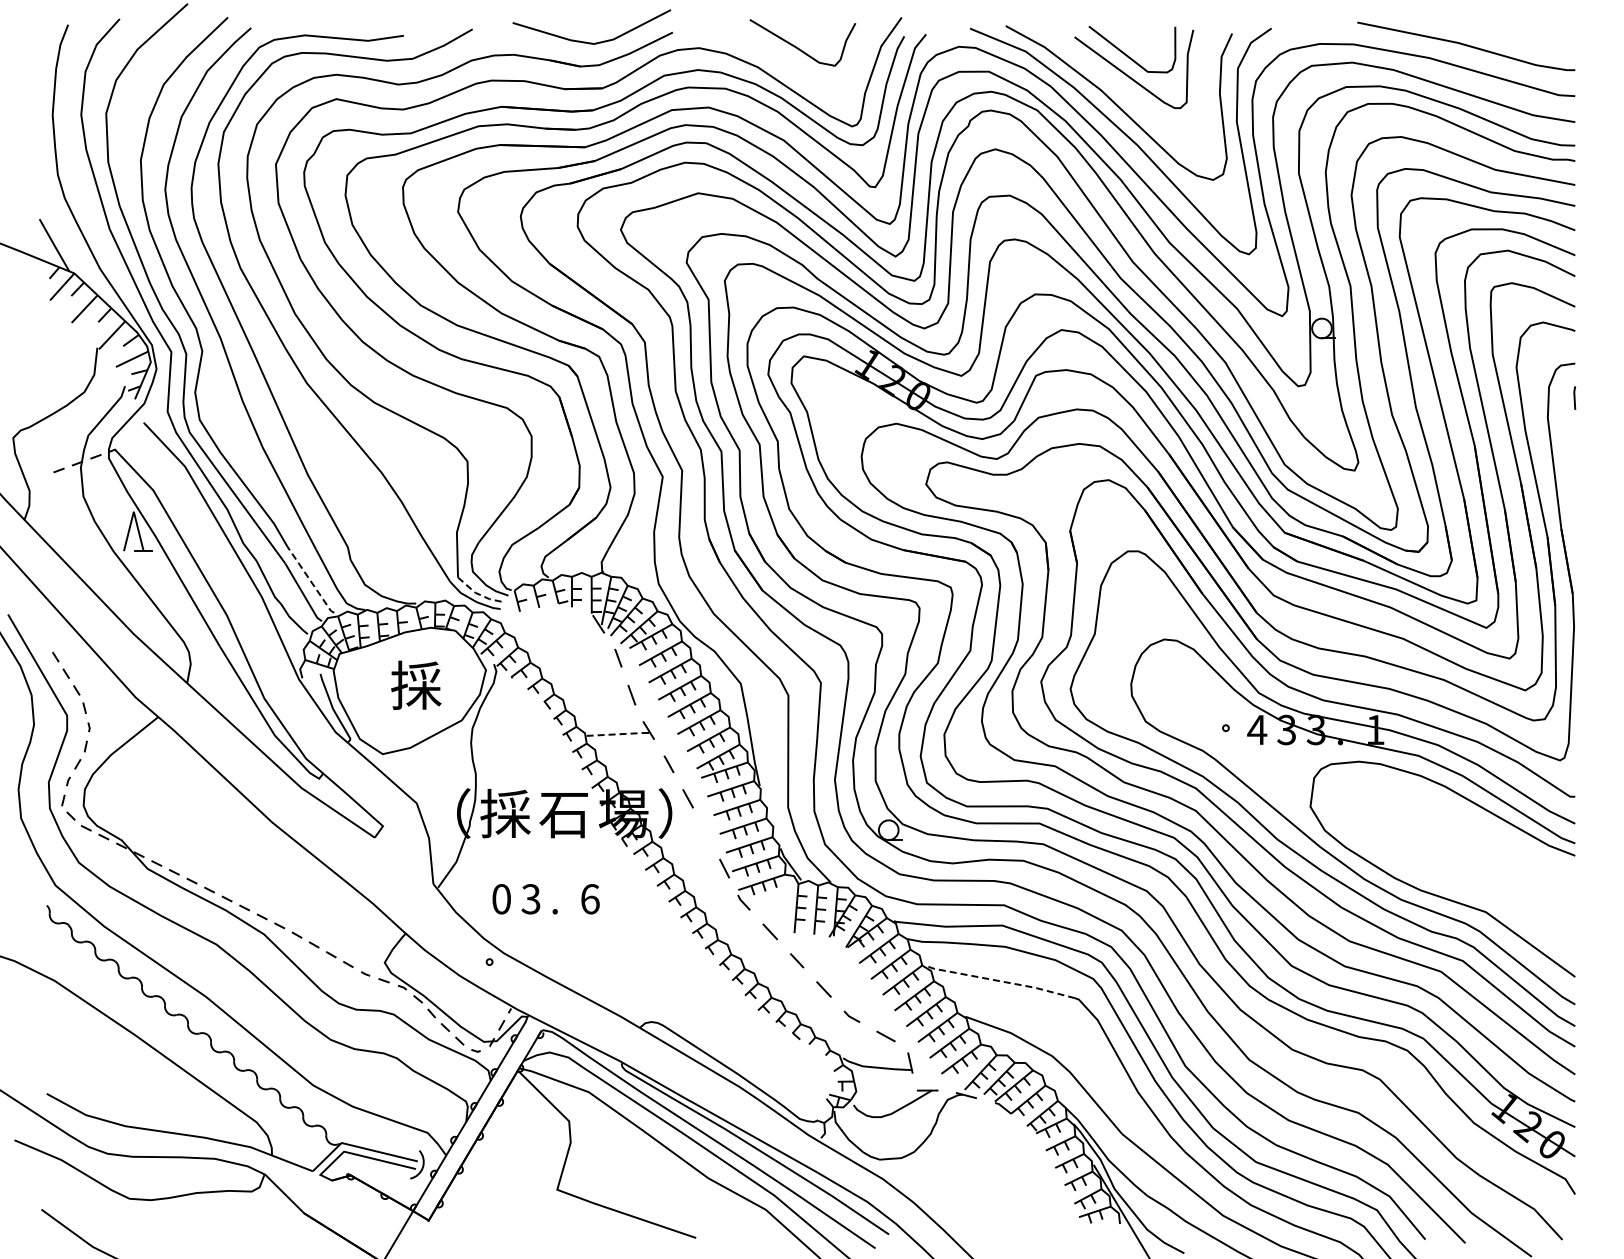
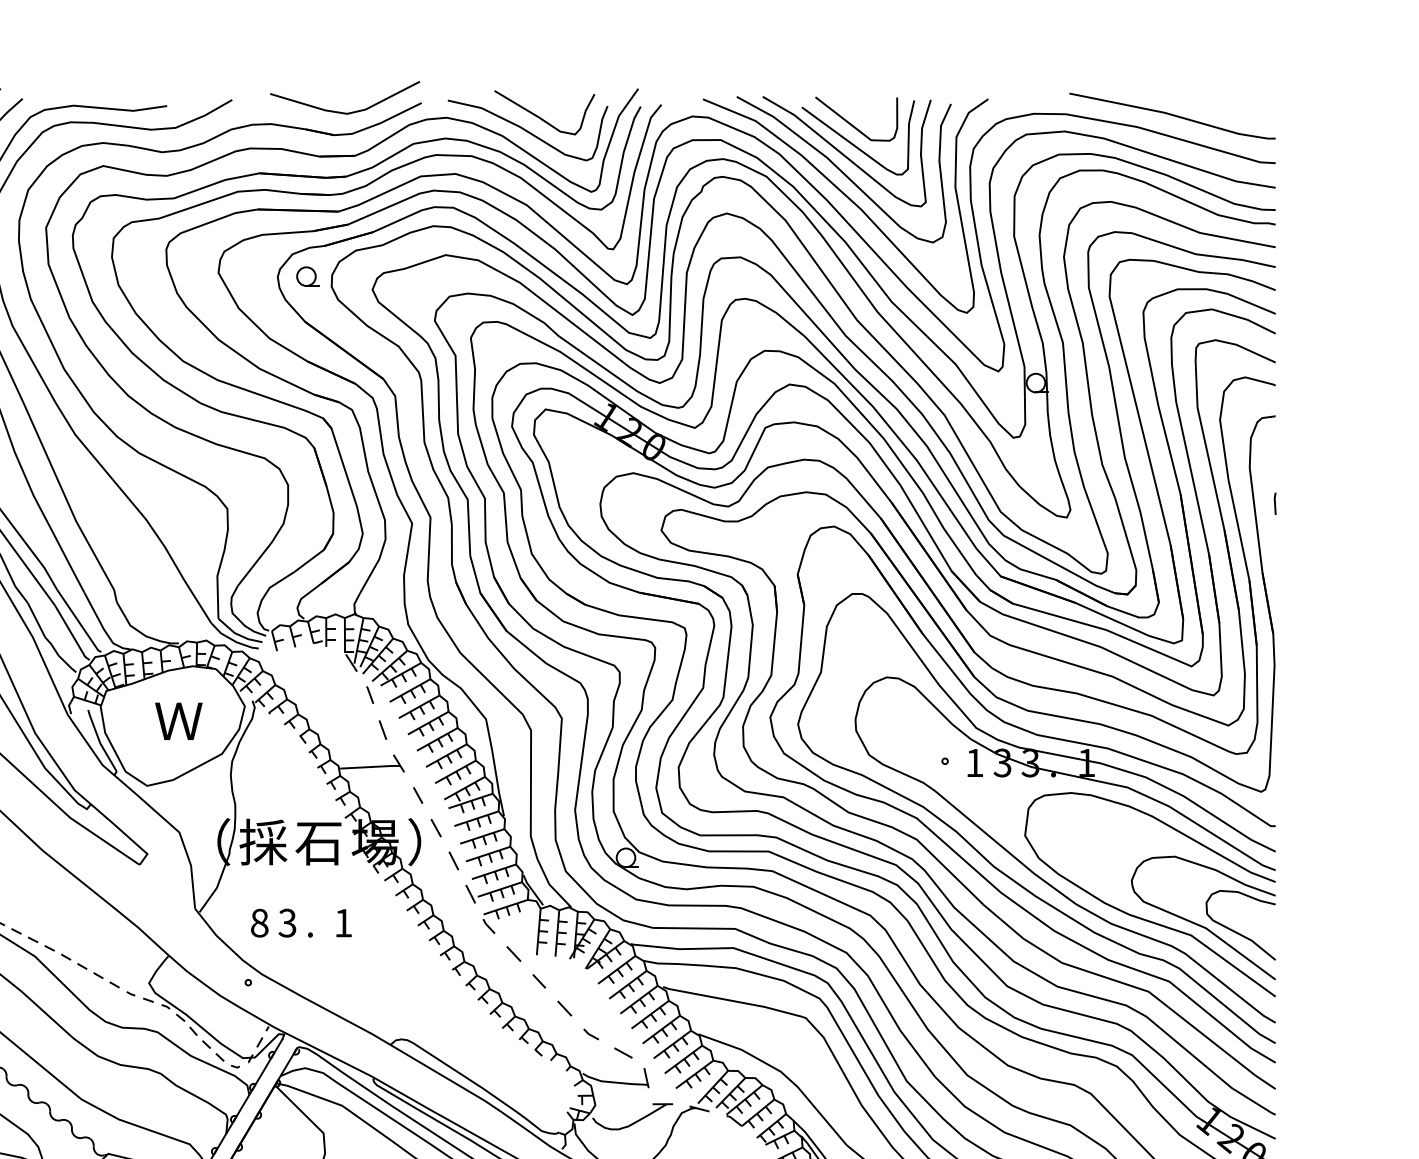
curve: (784, 61) -> (527, 130), added
curve: (1119, 86) -> (844, 154), added
part: (552, 215) -> (307, 276), added
line: (1574, 397) -> (1274, 503), moved
line: (310, 580) -> (78, 621), dashed -> solid
line: (479, 594) -> (238, 634), dashed -> solid
text: (416, 684) -> (179, 719), 採 -> Ｗ
text: (1257, 729) -> (974, 762), 4 -> 1
line: (619, 734) -> (371, 767), dashed -> solid
line: (706, 833) -> (453, 860), added
part: (1498, 893) -> (1203, 917), added
text: (501, 899) -> (259, 923), 0 -> 8
text: (590, 899) -> (343, 923), 6 -> 1
line: (1001, 981) -> (732, 1001), dashed -> solid

